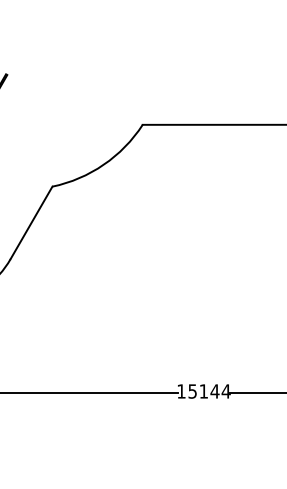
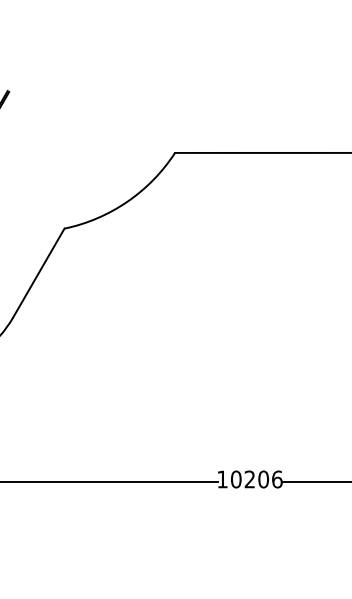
text: (209, 391) -> (256, 479), 15144 -> 10206

